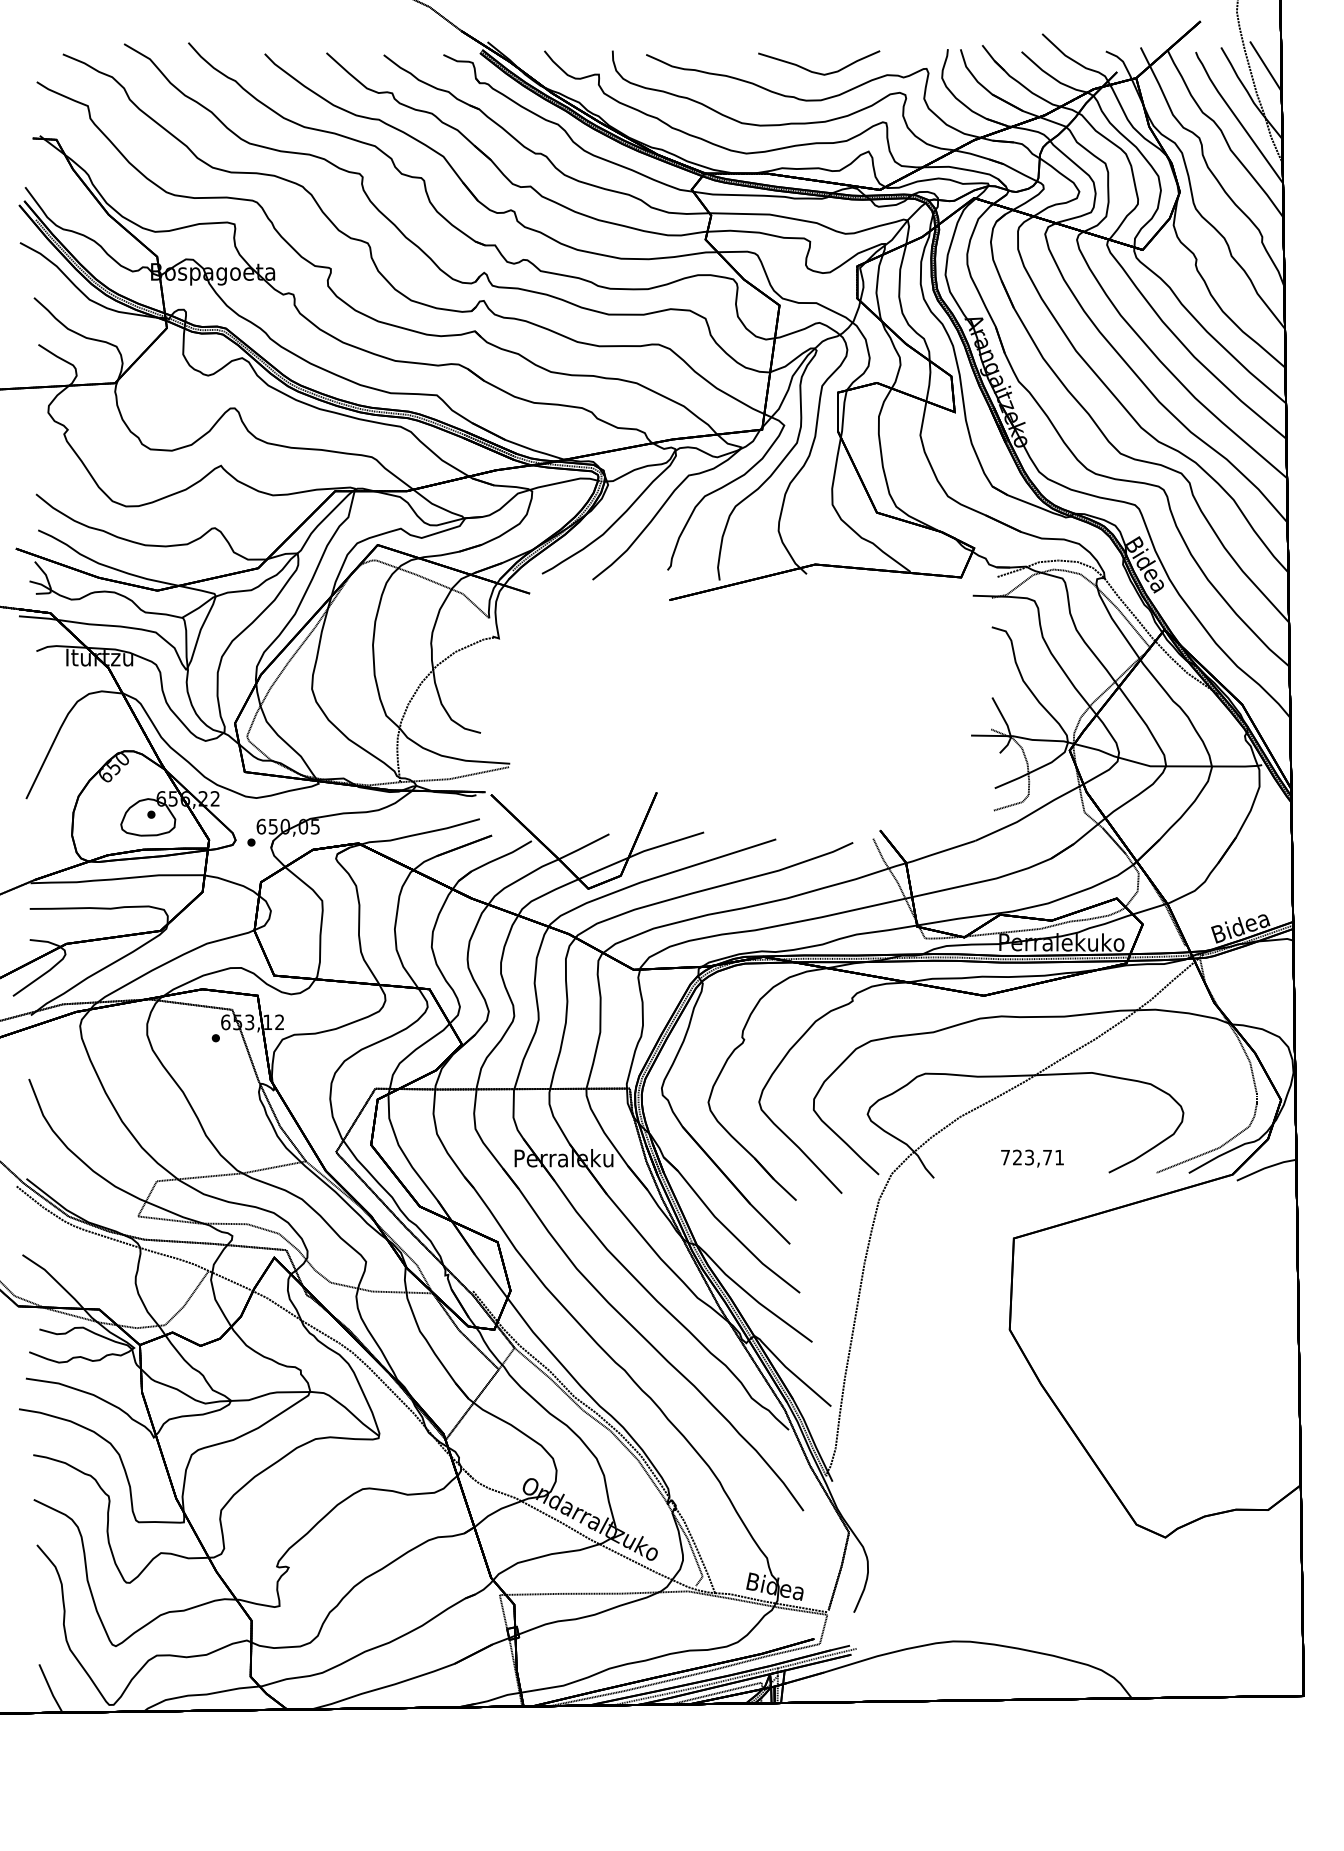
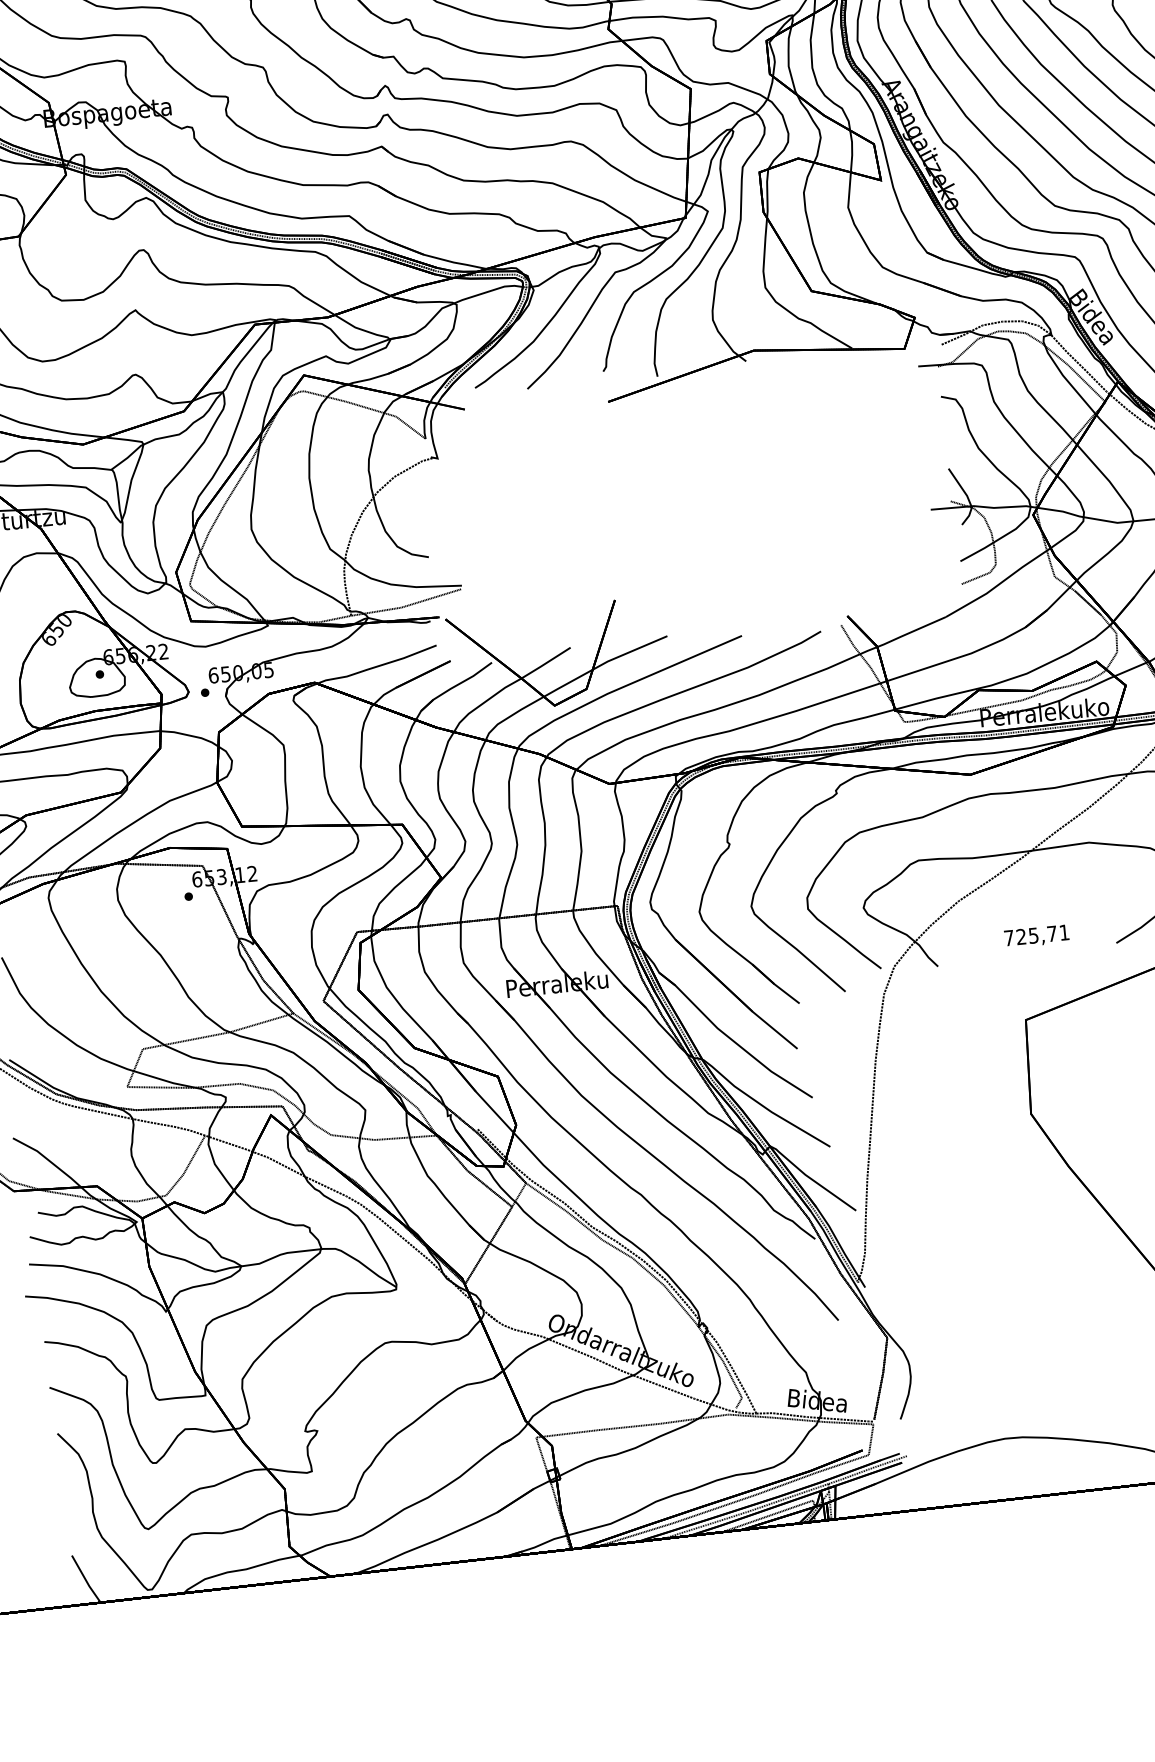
text: (1029, 1156) -> (1033, 934), 723,71 -> 725,71

